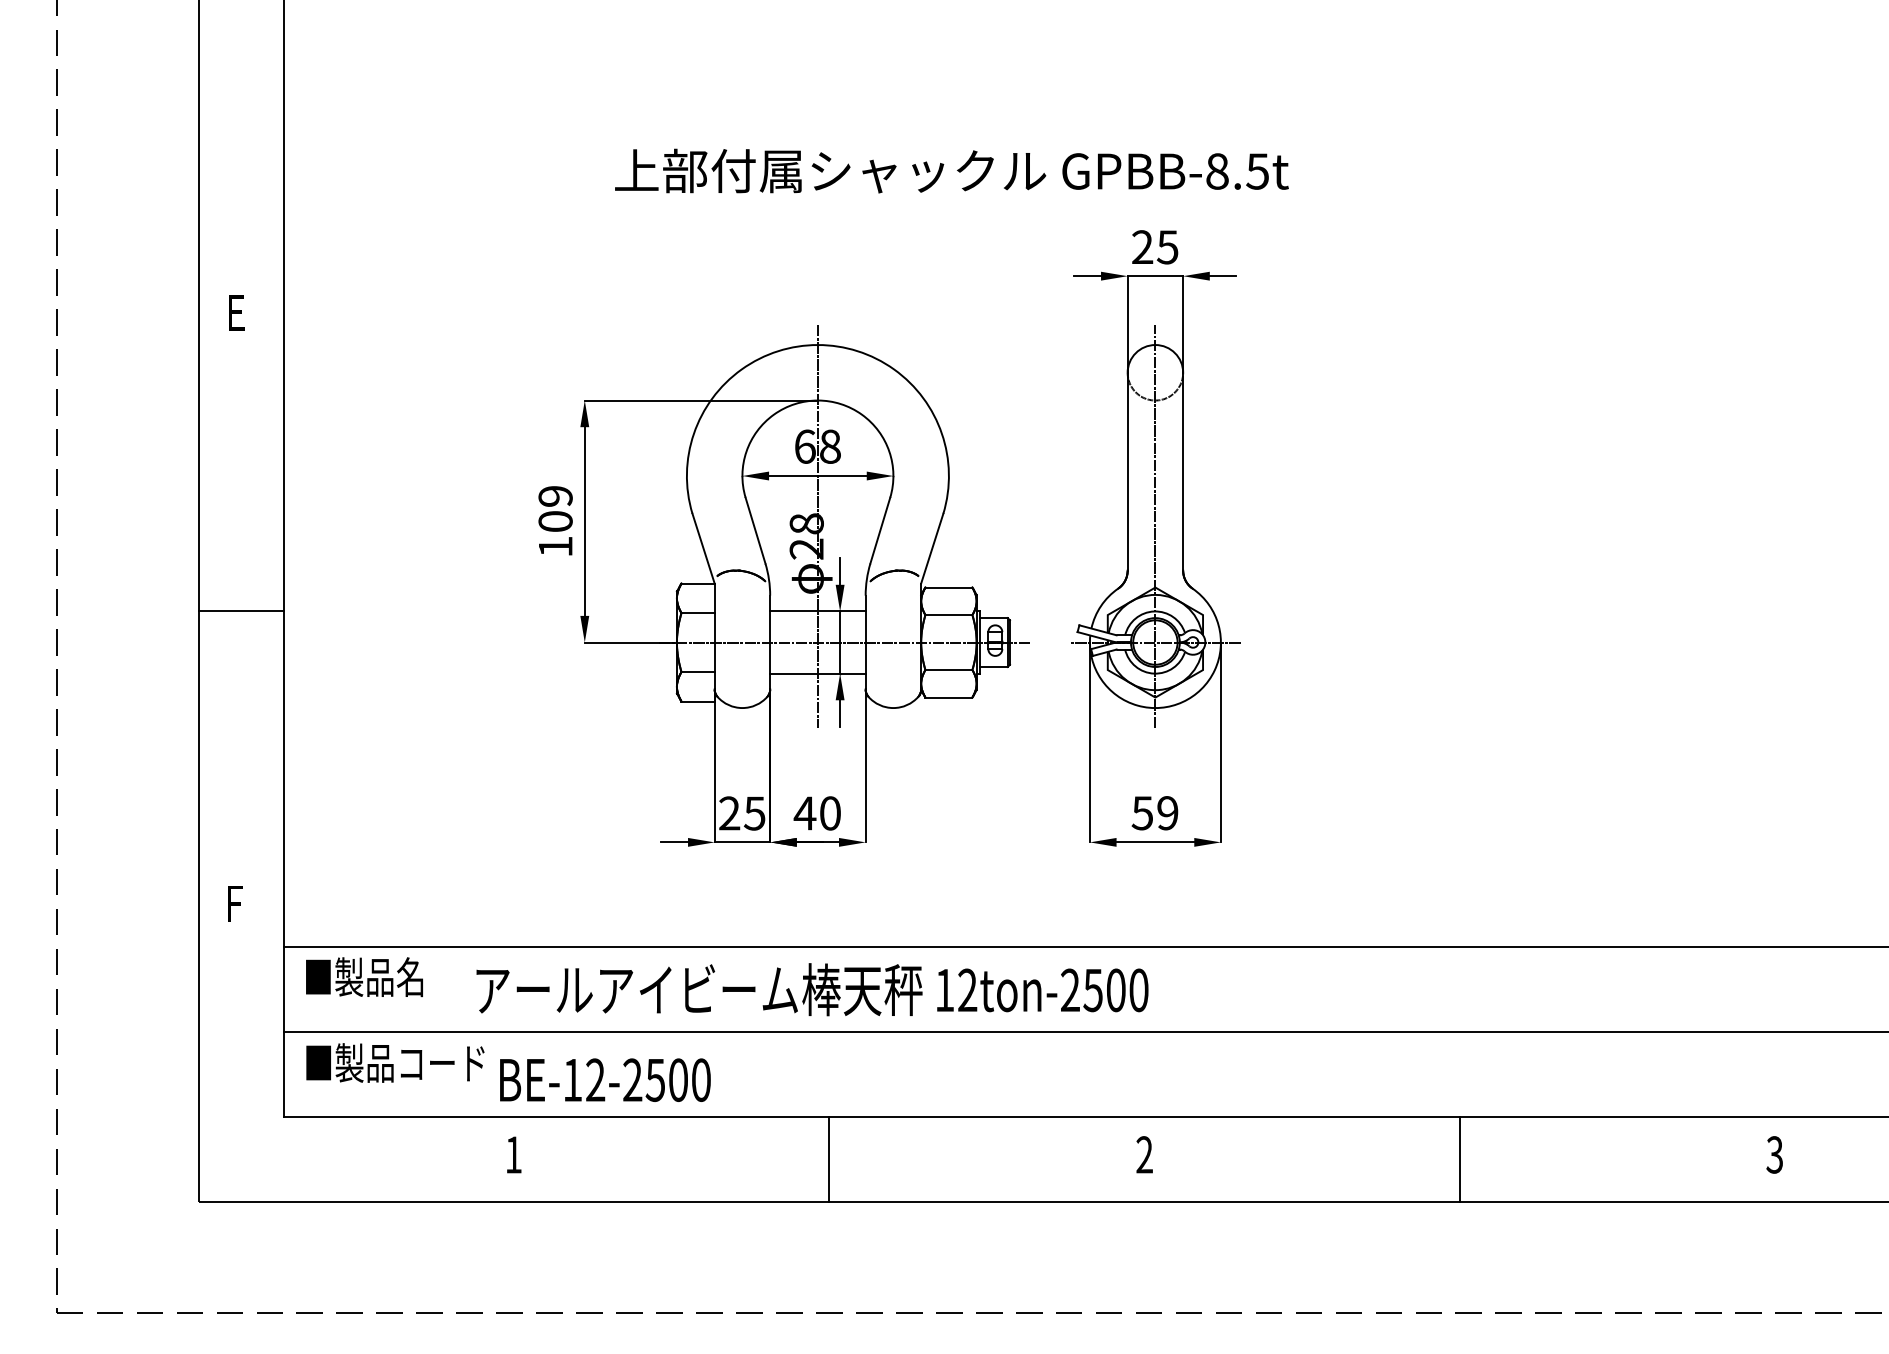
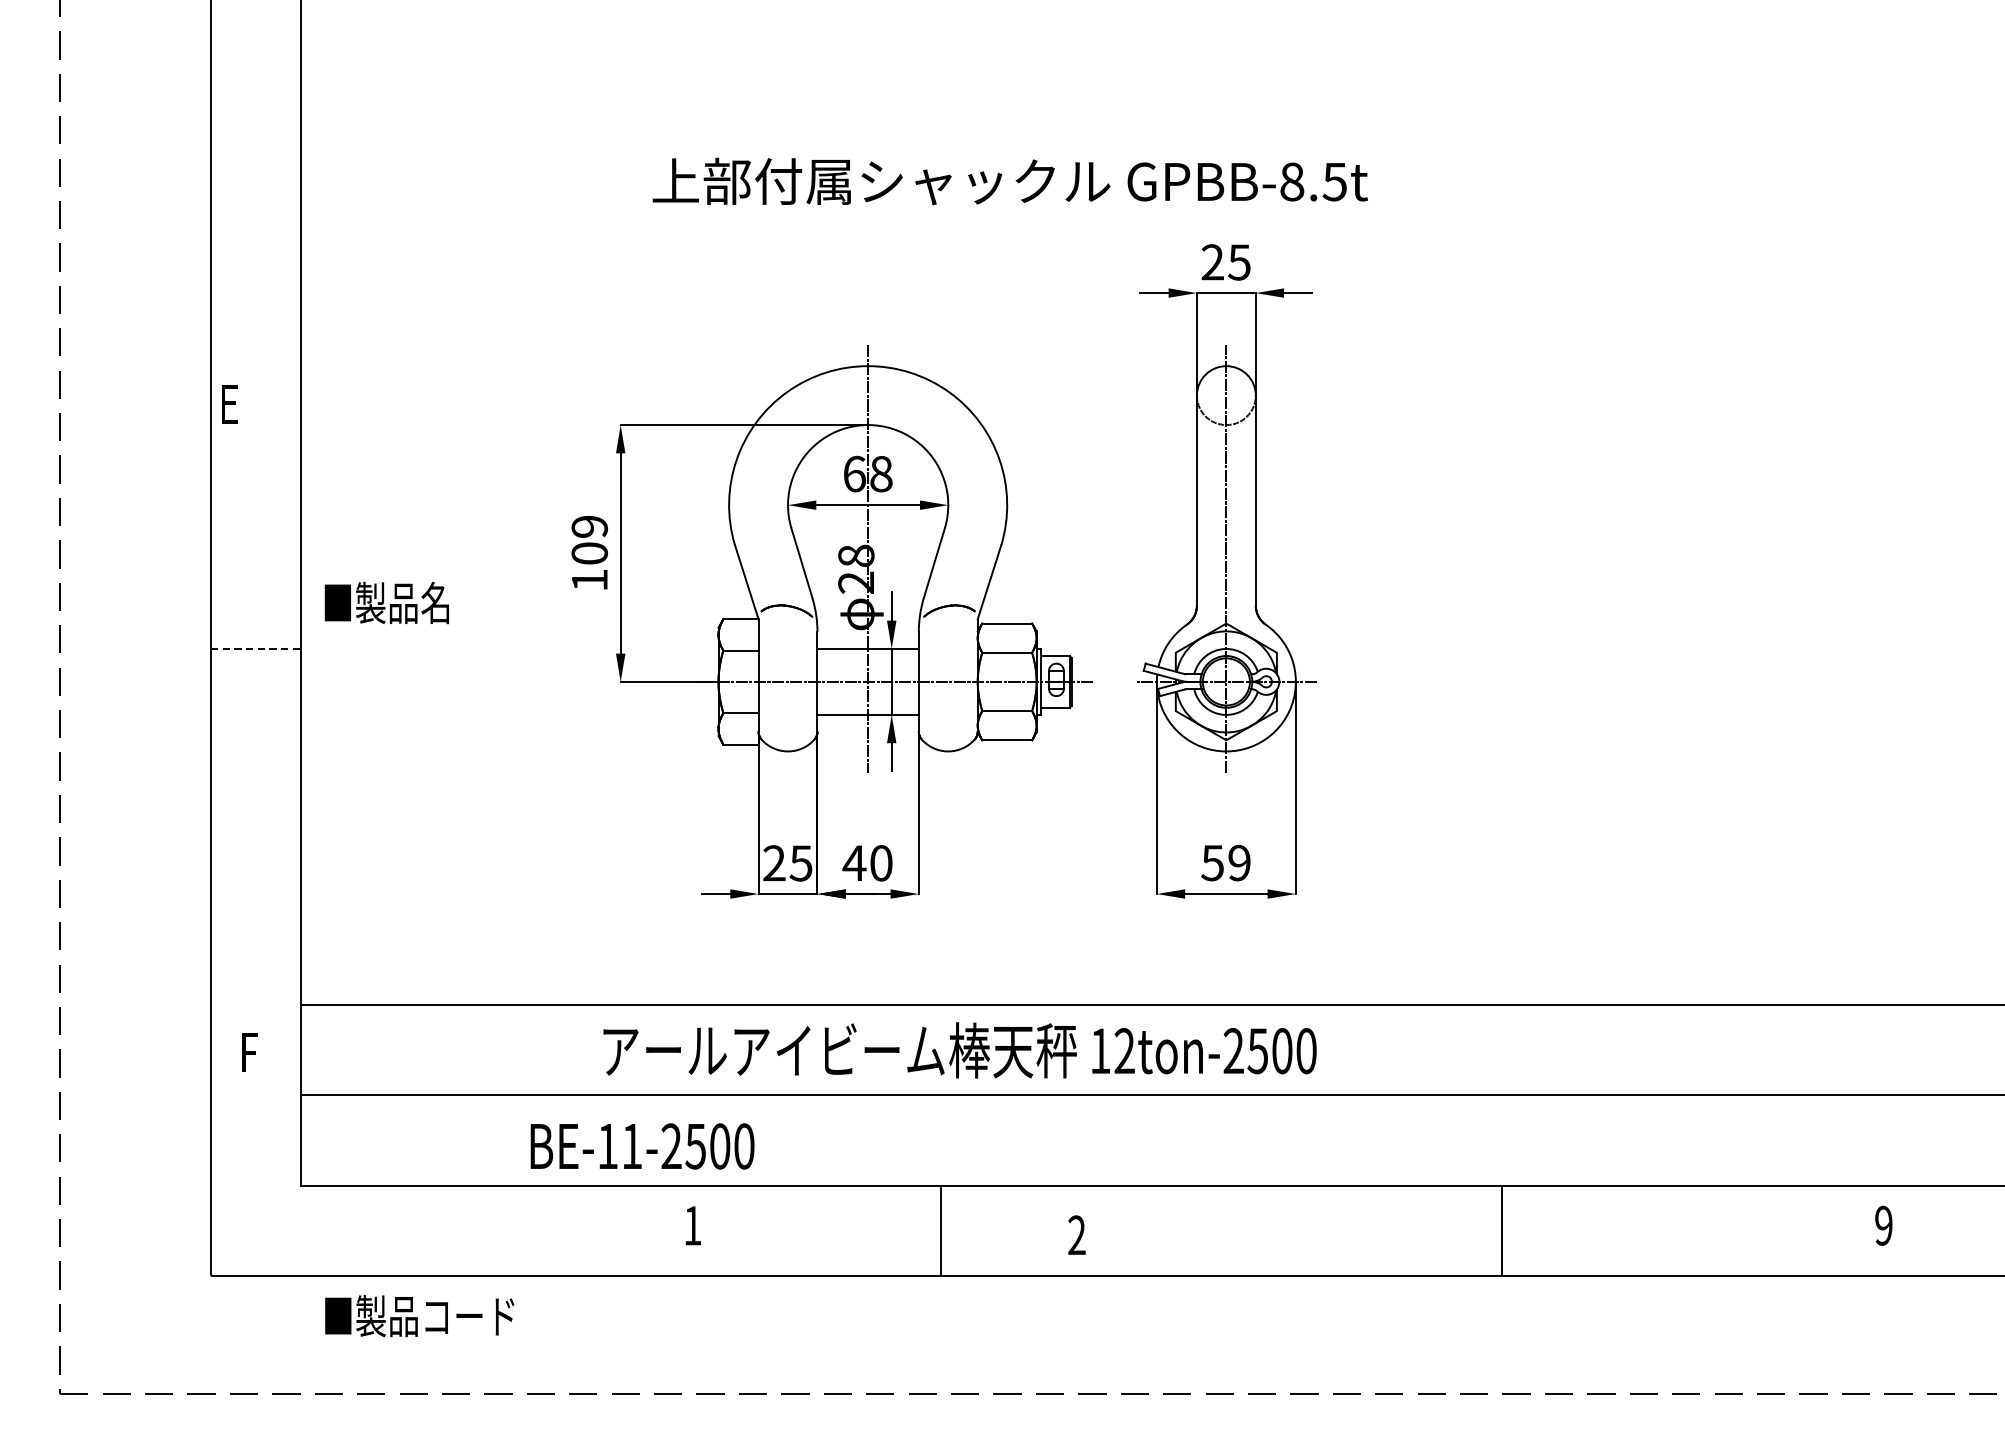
text: (236, 312) -> (229, 403), moved
line: (241, 611) -> (256, 648), solid -> dashed
text: (235, 903) -> (249, 1052), moved
text: (364, 977) -> (386, 603), moved
text: (812, 989) -> (960, 1050), moved
text: (395, 1062) -> (419, 1315), moved
text: (595, 1079) -> (632, 1145), BE-12-2500 -> BE-11-2500
text: (514, 1154) -> (693, 1225), moved
text: (1144, 1154) -> (1076, 1234), moved
text: (1774, 1154) -> (1883, 1225), 3 -> 9
line: (829, 1159) -> (940, 1230), moved
line: (1459, 1159) -> (1502, 1230), moved

